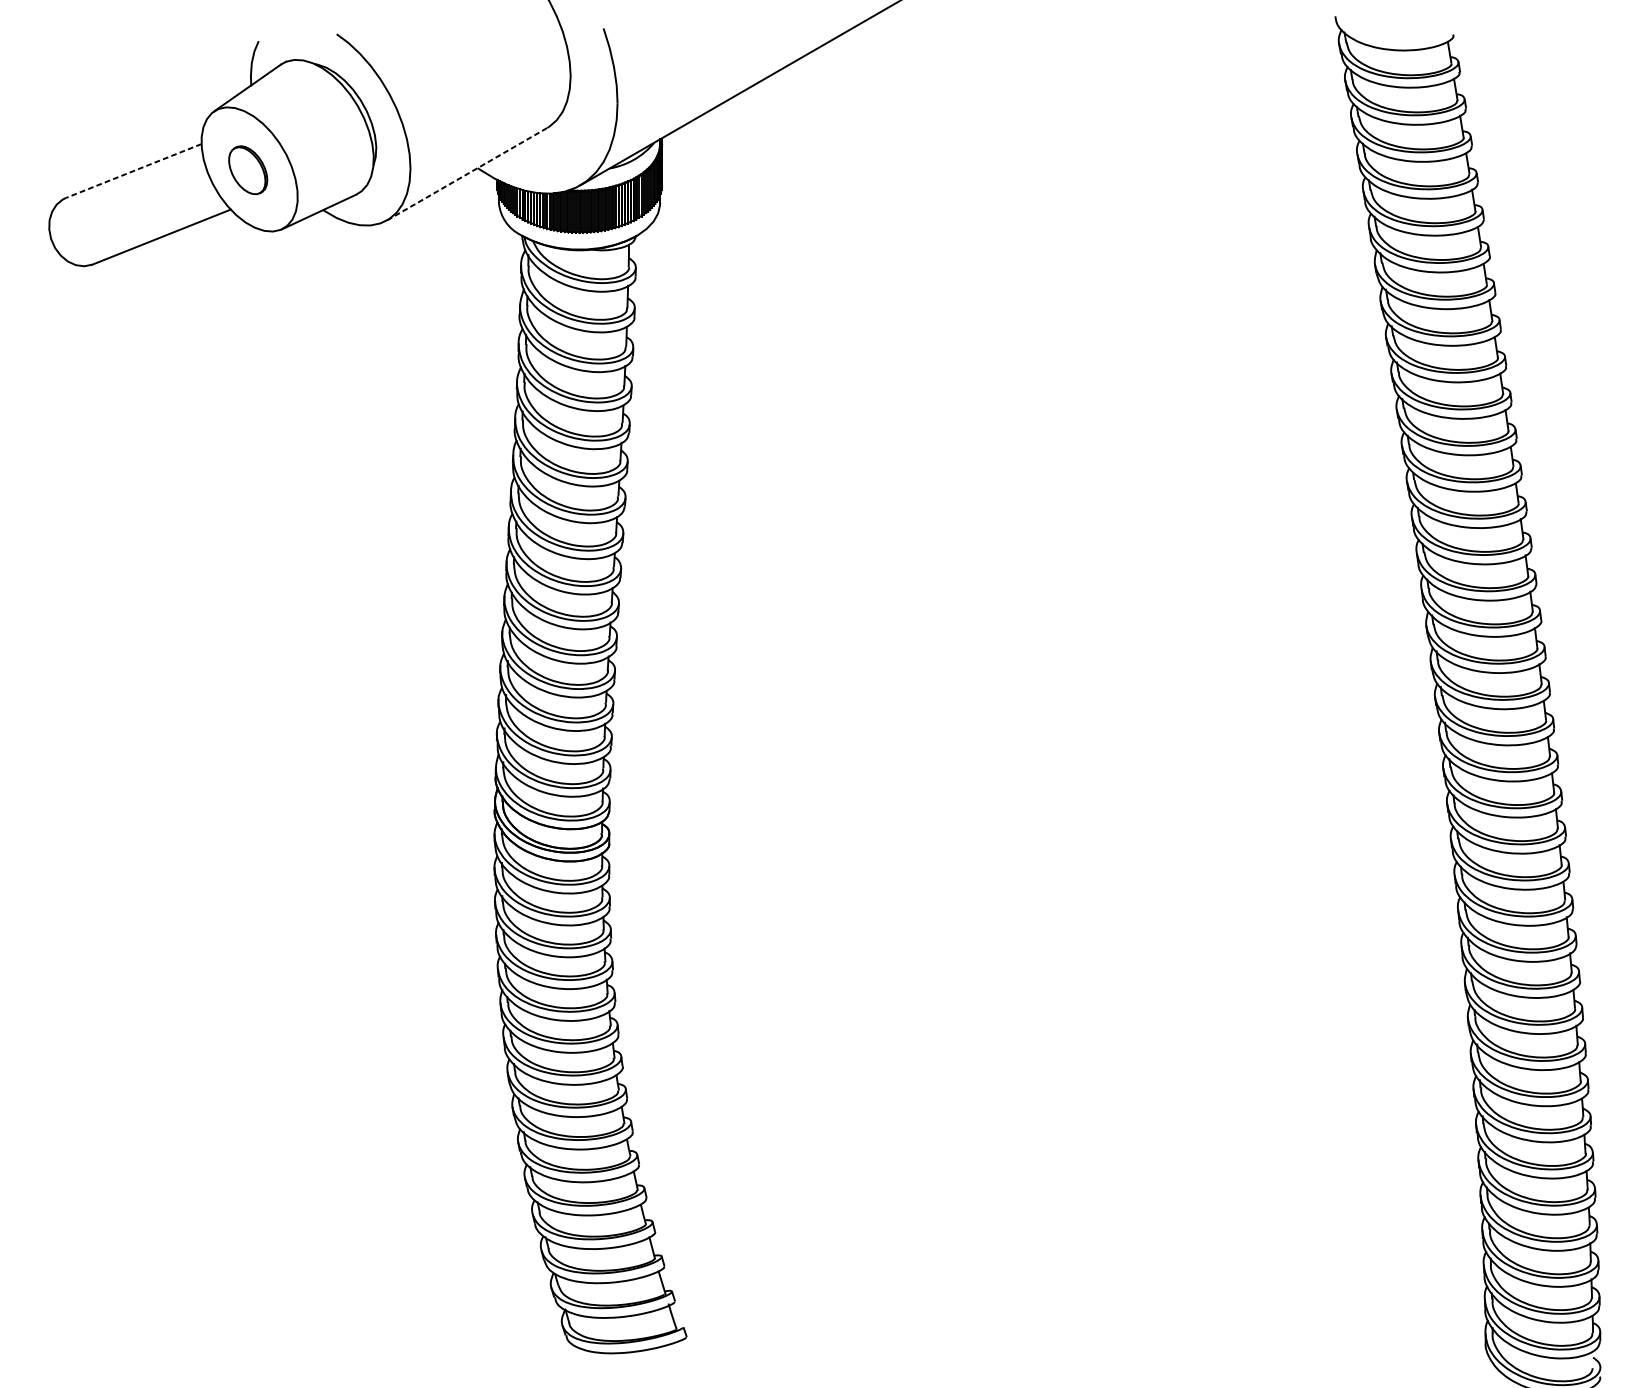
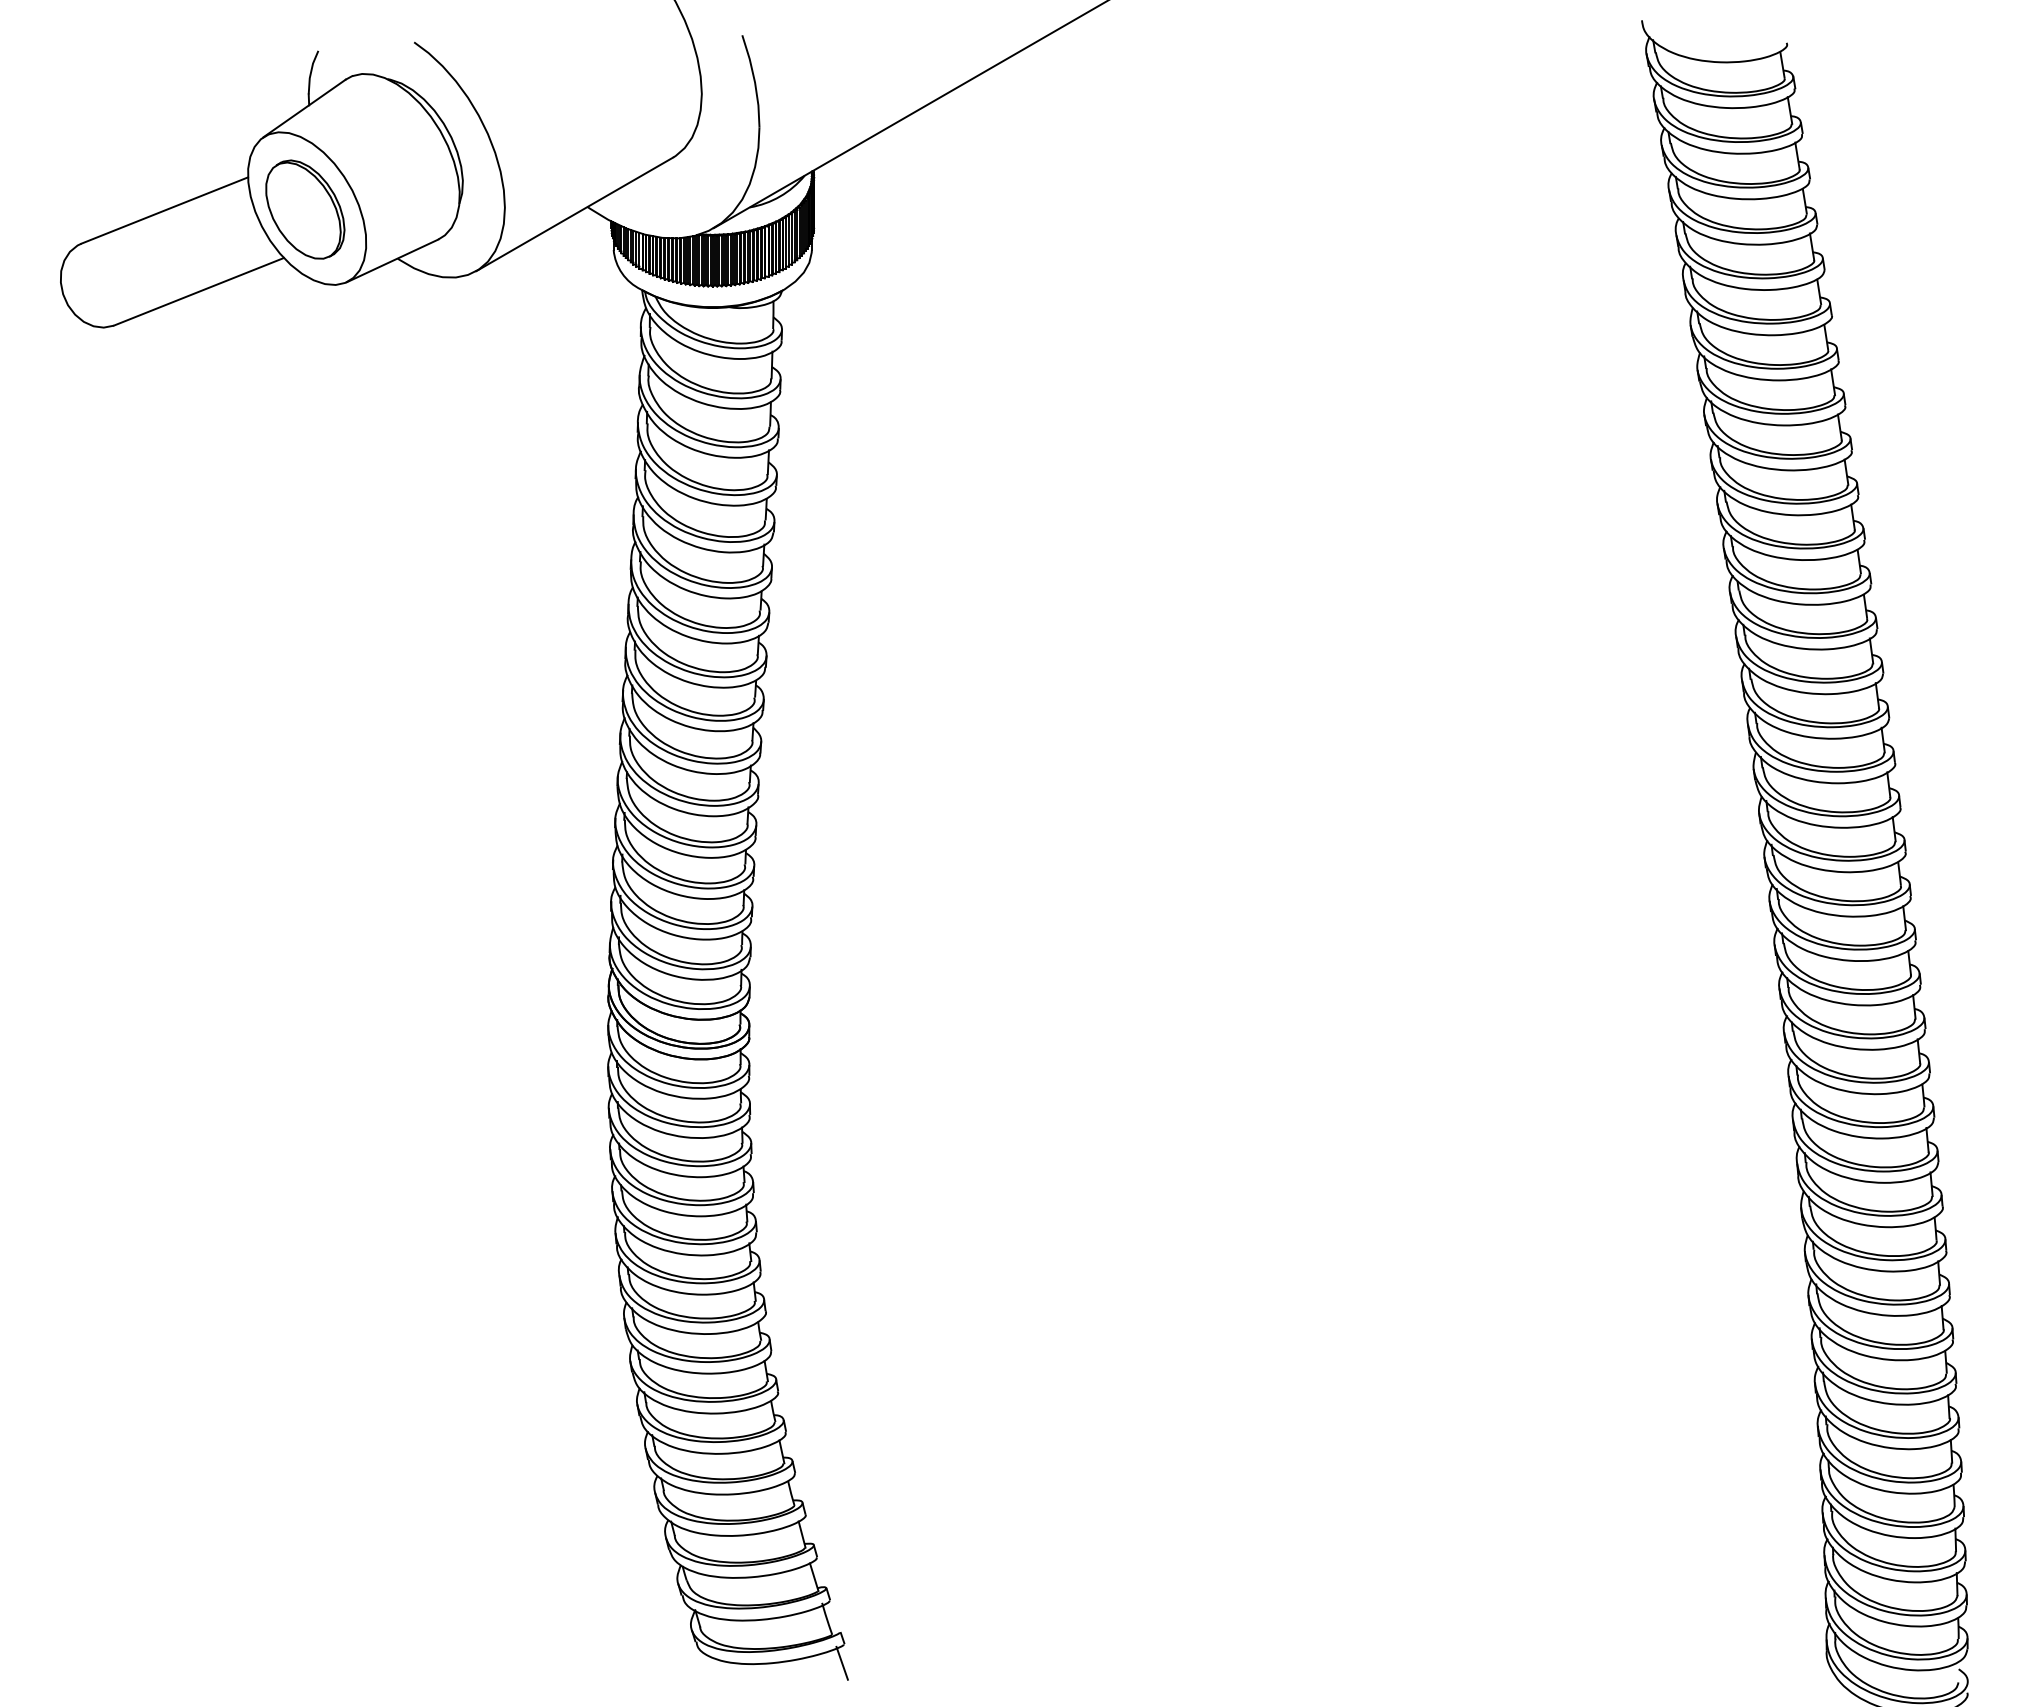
line: (133, 170) -> (164, 210), dashed -> solid
part: (248, 170) -> (305, 209), size x1.67
line: (467, 174) -> (574, 214), dashed -> solid
line: (684, 1352) -> (841, 1662), added

